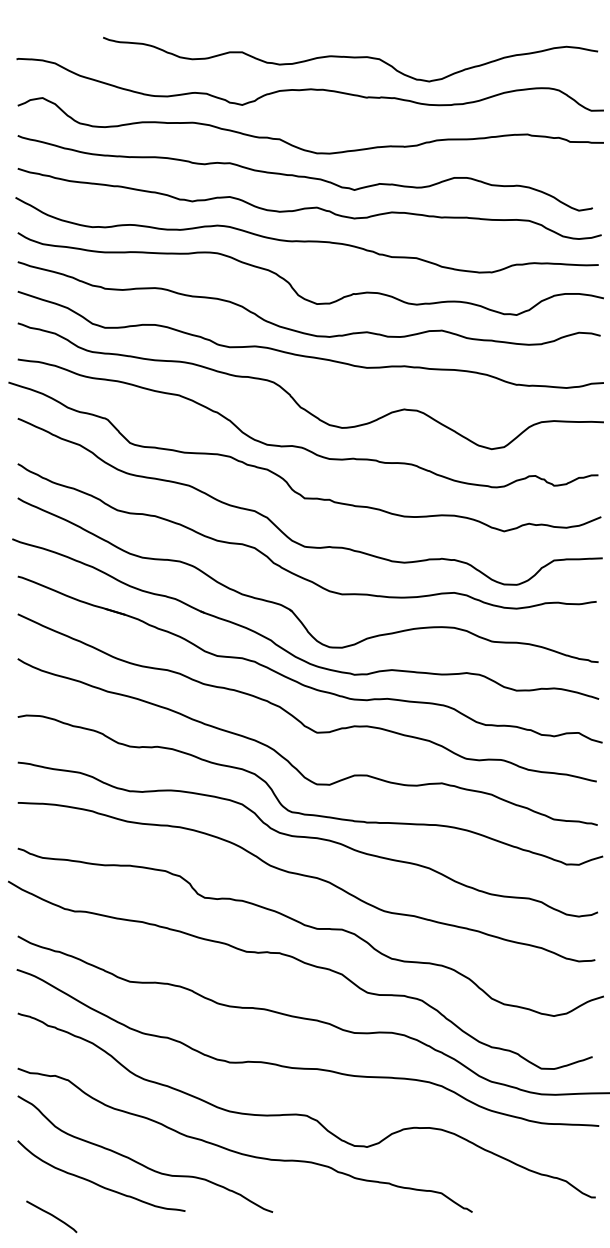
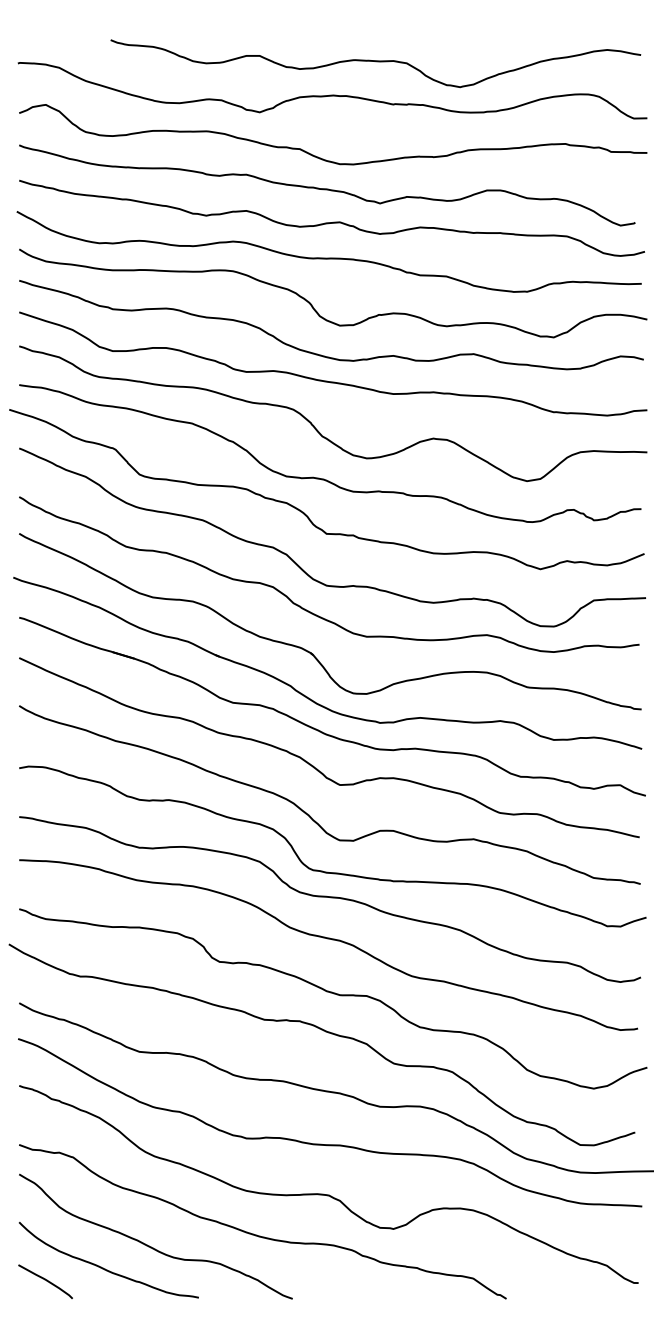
curve: (51, 1215) -> (45, 1280), moved

